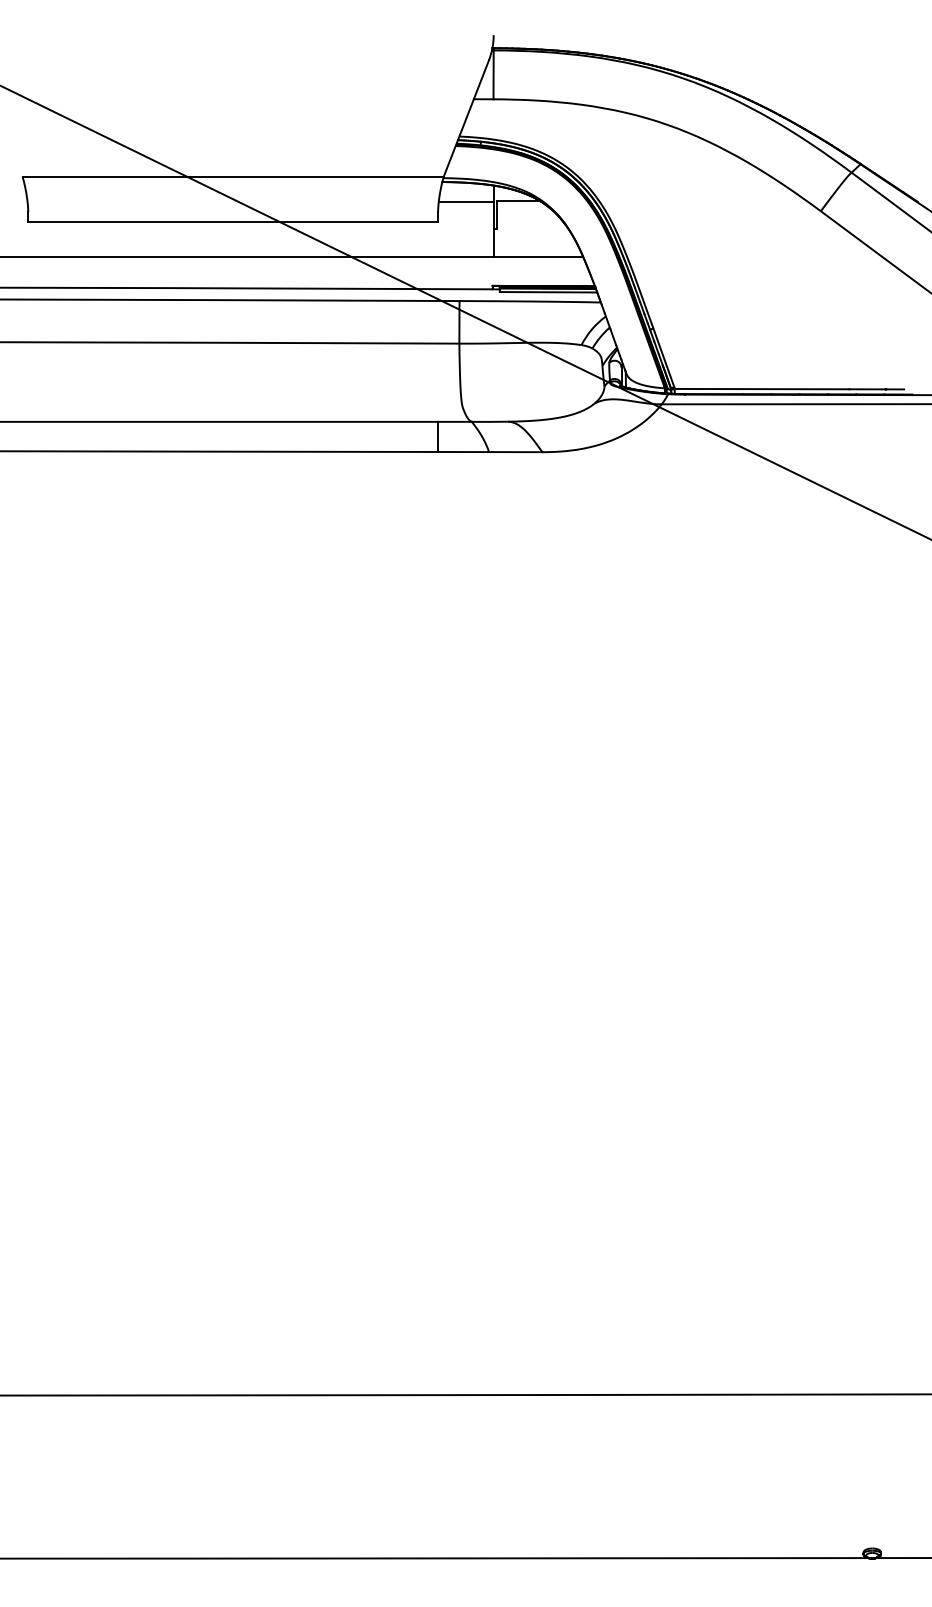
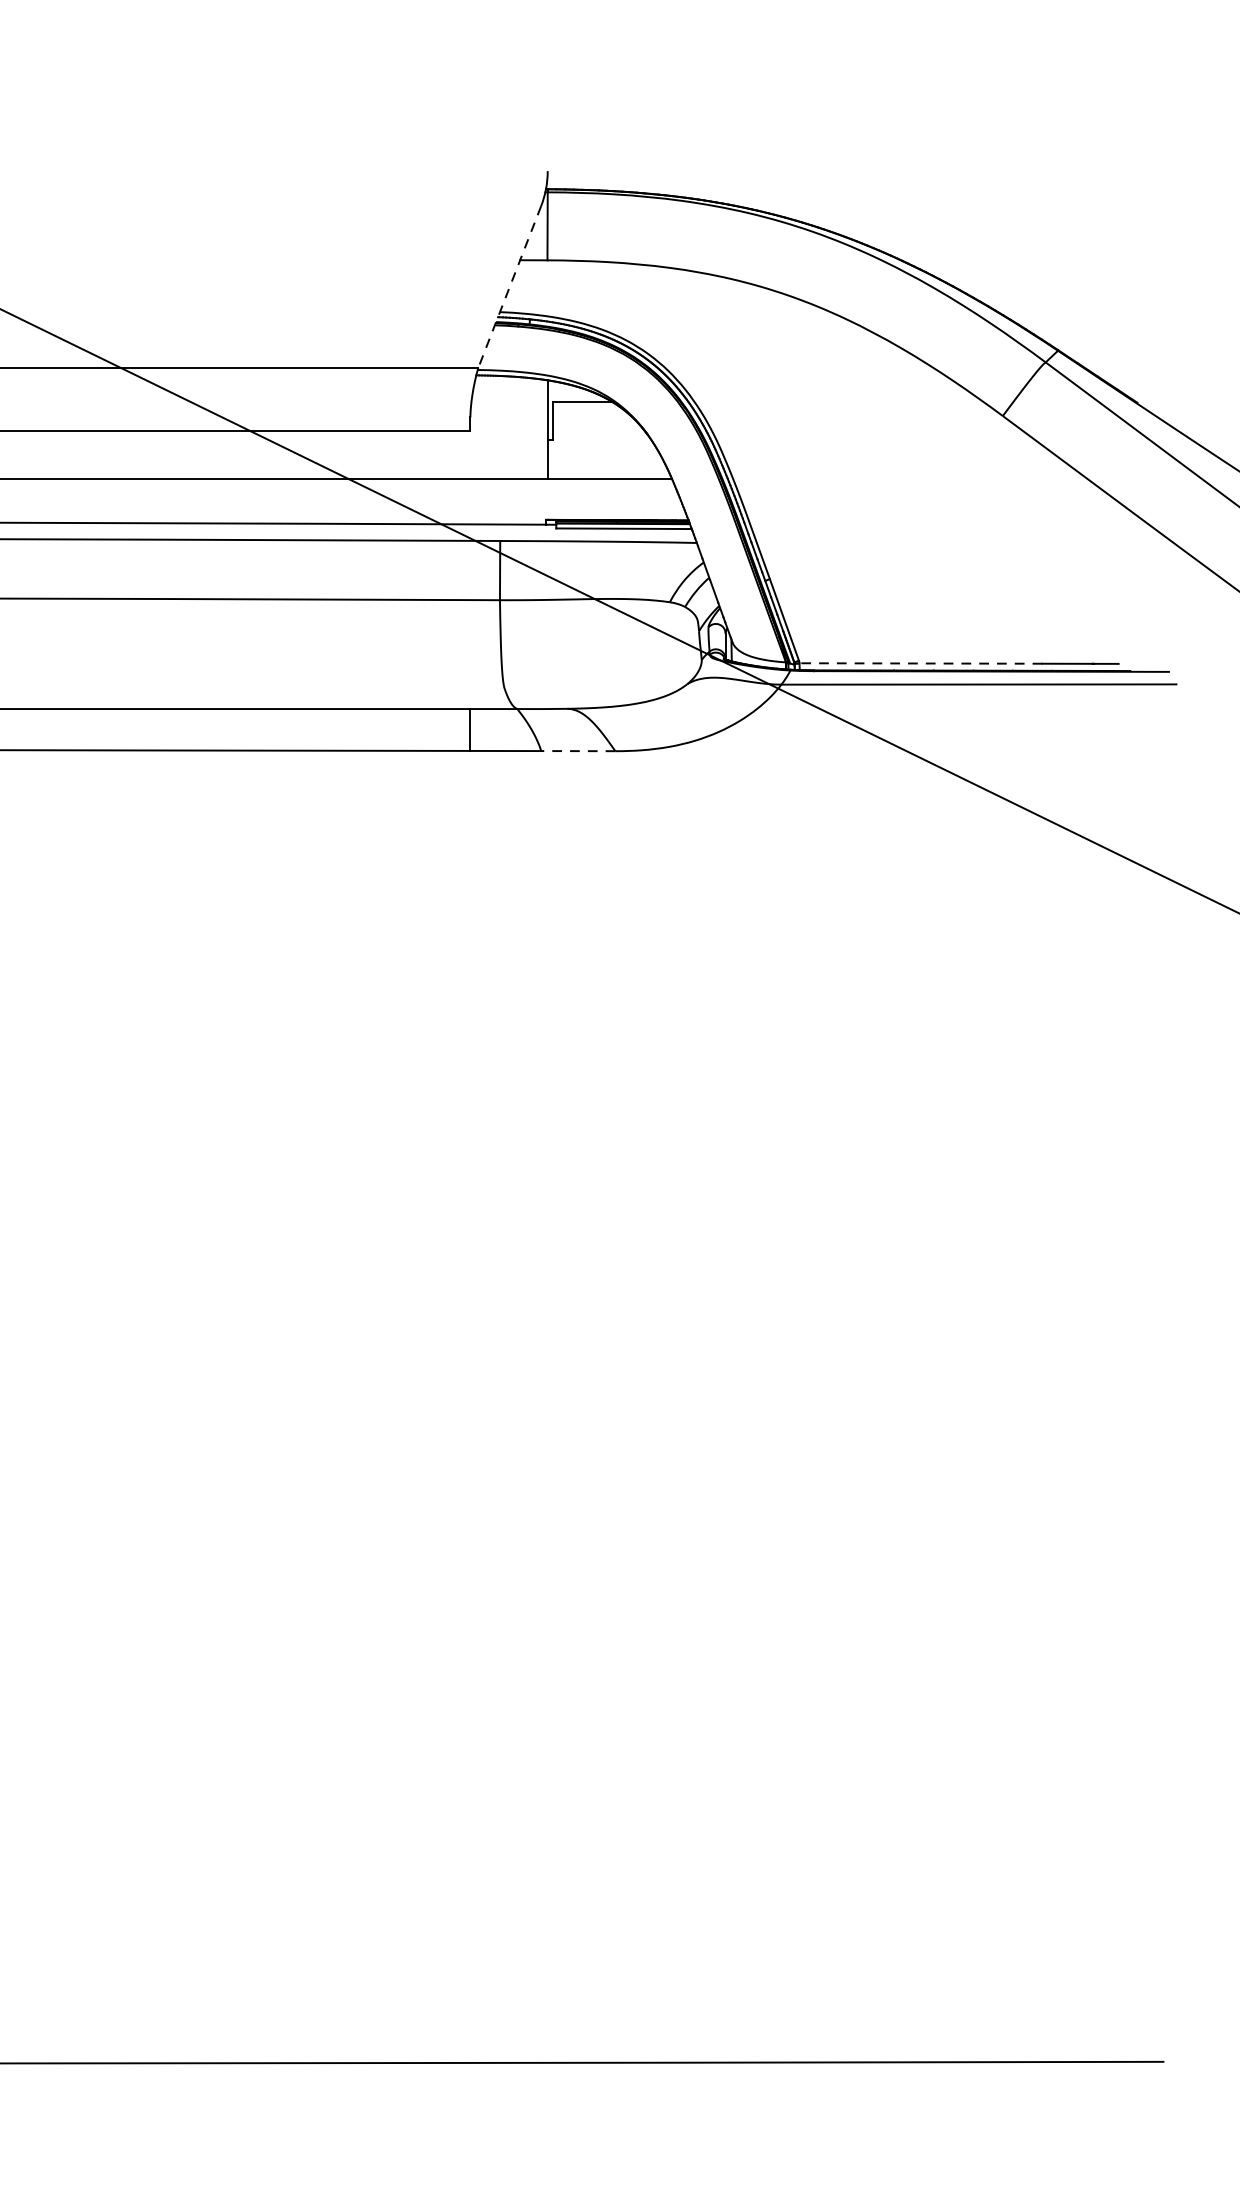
line: (466, 119) -> (509, 288), solid -> dashed
line: (465, 201) -> (508, 402), removed
line: (761, 389) -> (920, 664), solid -> dashed
line: (515, 452) -> (578, 751), solid -> dashed

